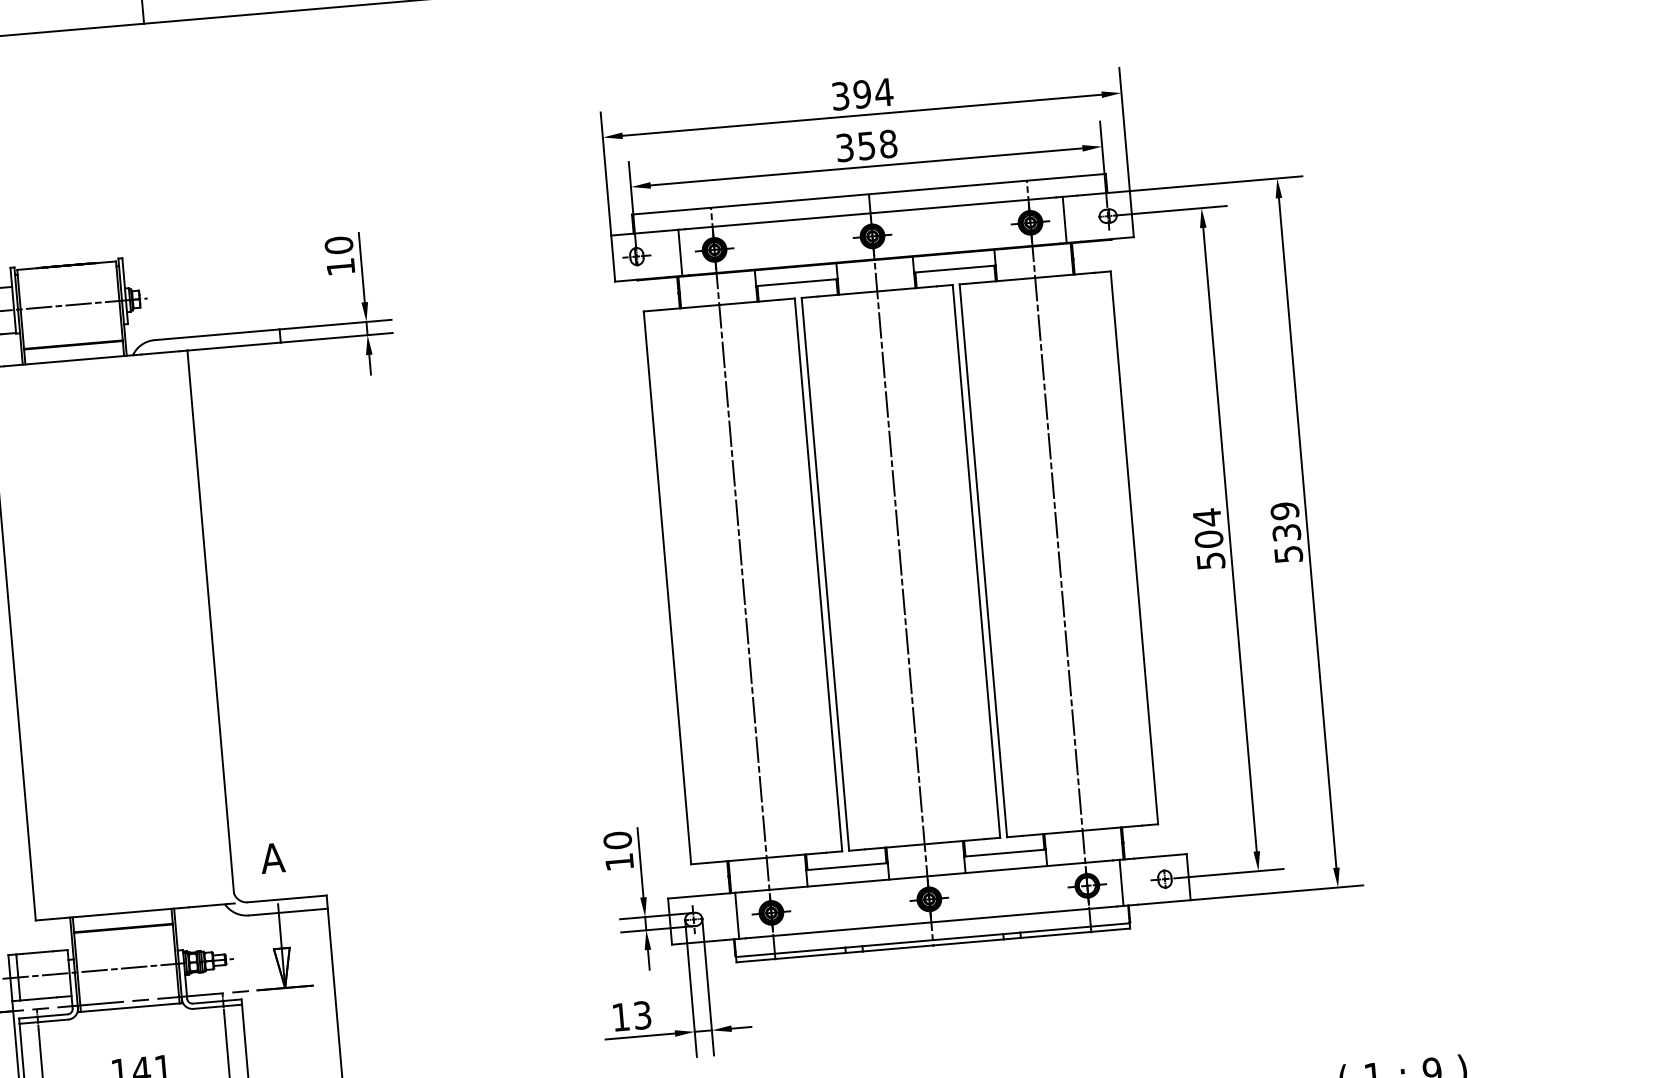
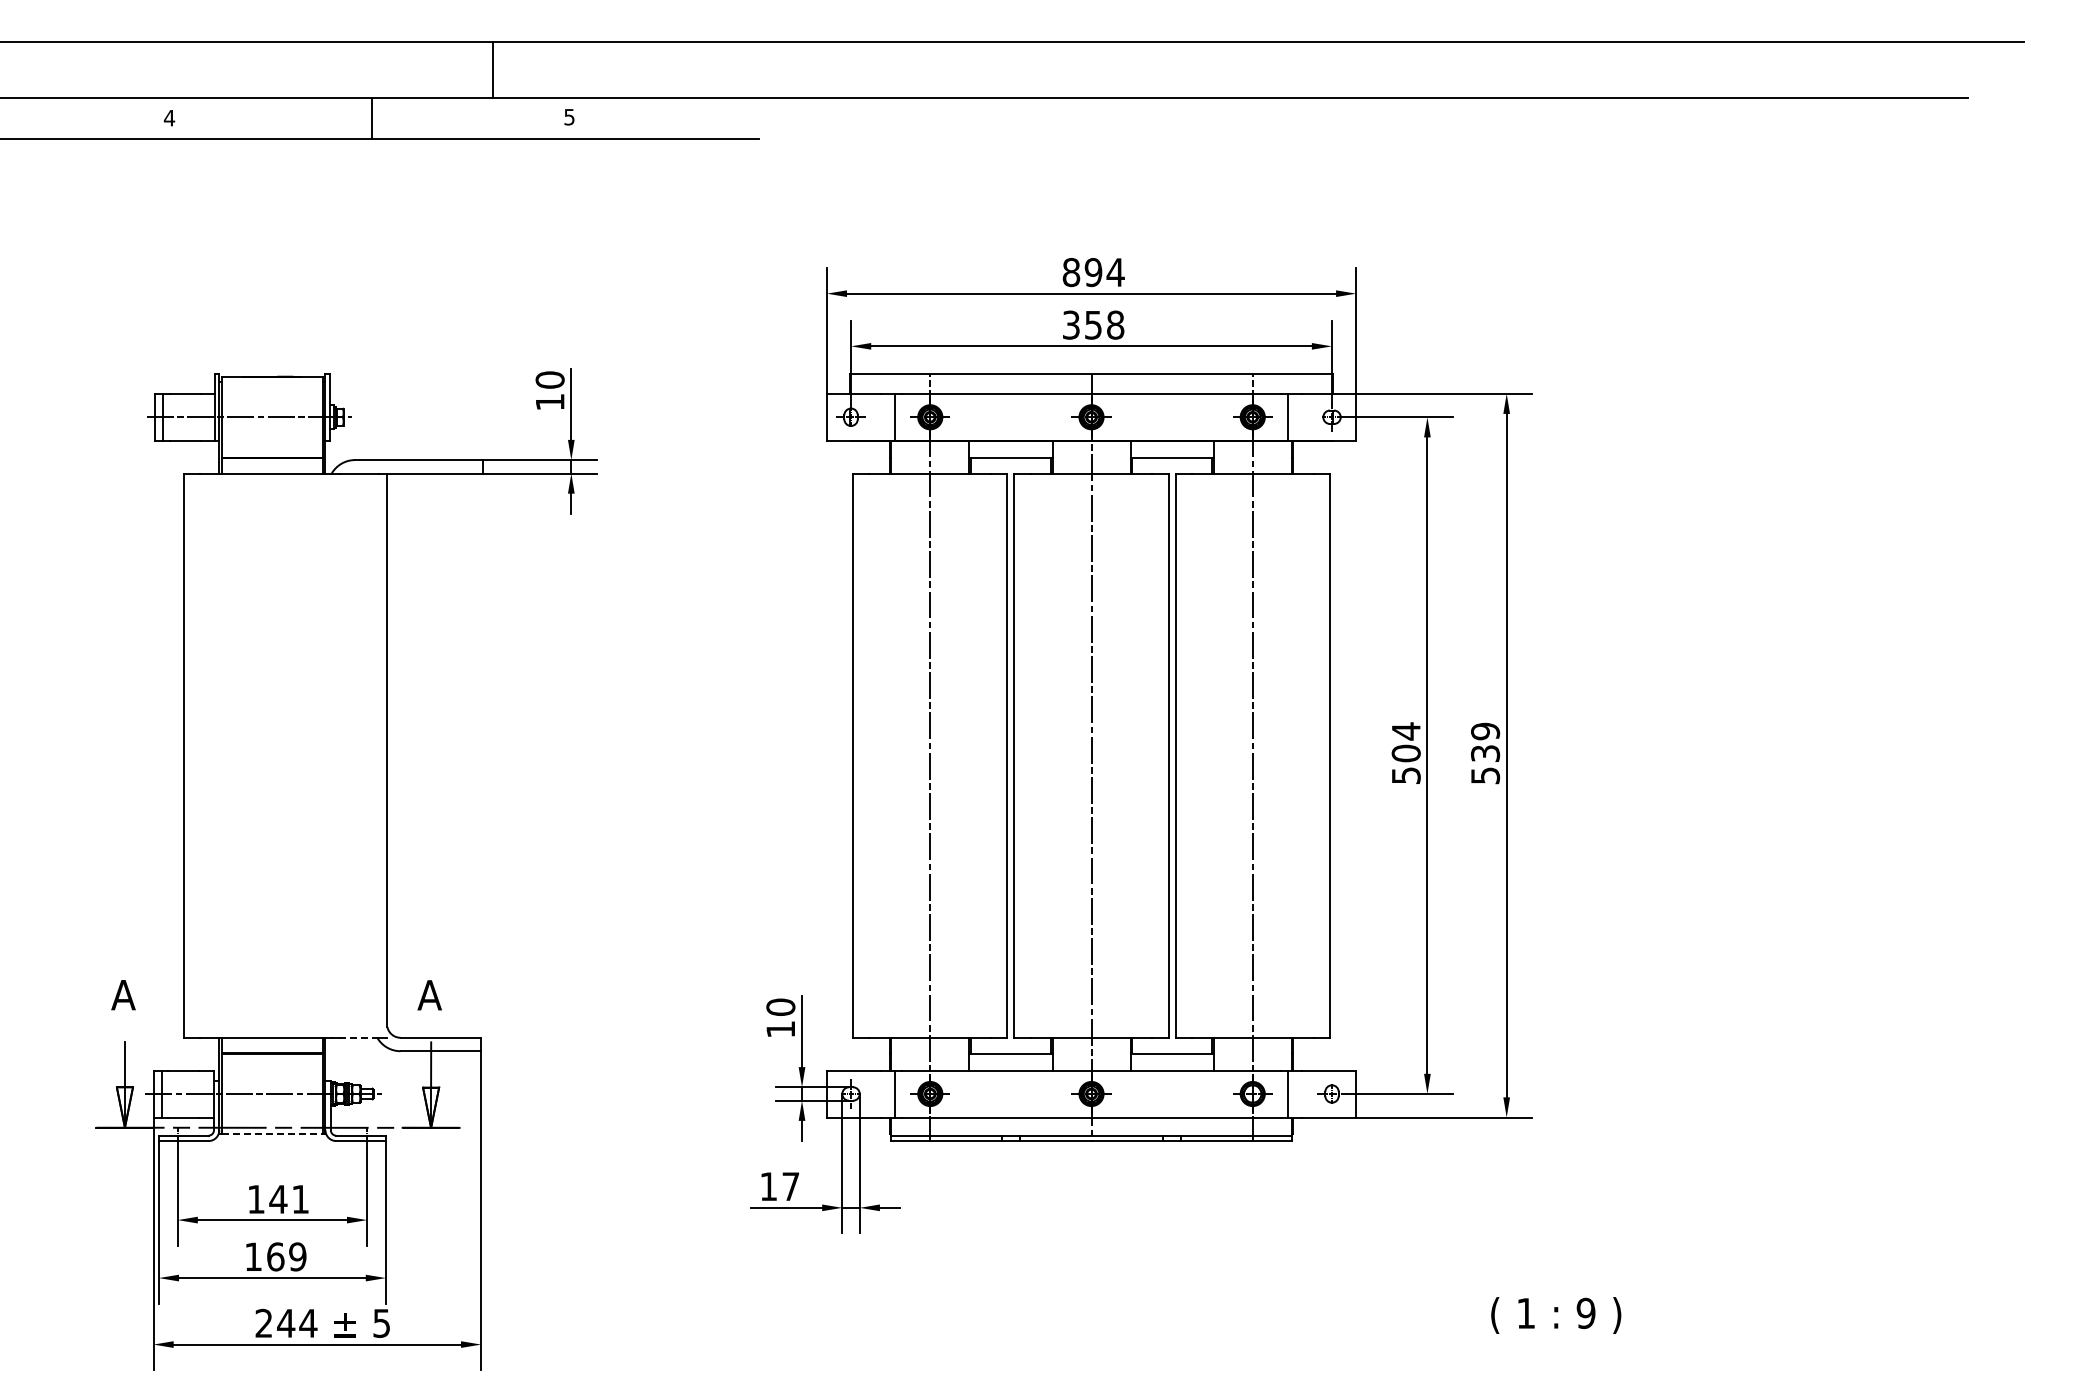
text: (840, 96) -> (1071, 272), 394 -> 894
line: (207, 905) -> (359, 1037), solid -> dashed
line: (130, 1007) -> (272, 1134), solid -> dashed
text: (642, 1015) -> (790, 1186), 13 -> 17

